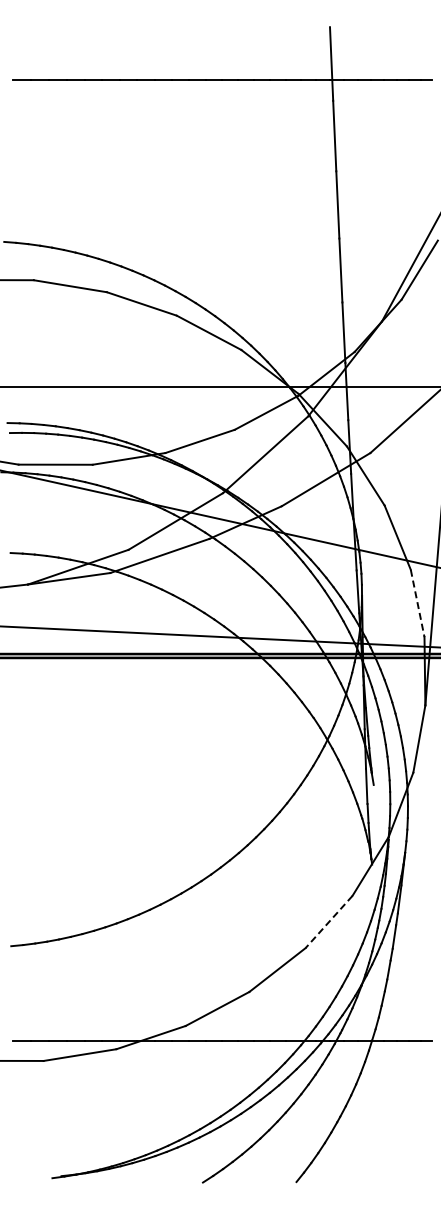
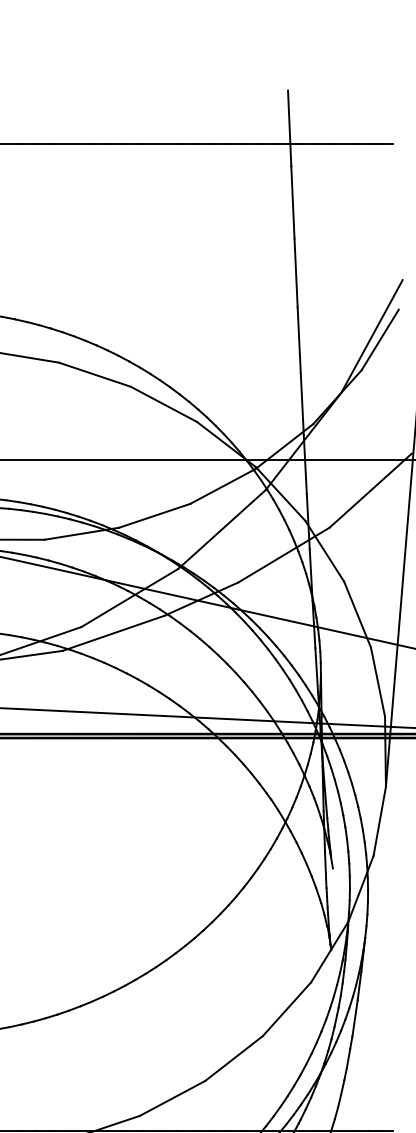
line: (417, 603) -> (377, 682), dashed -> solid
line: (328, 922) -> (286, 1009), dashed -> solid

